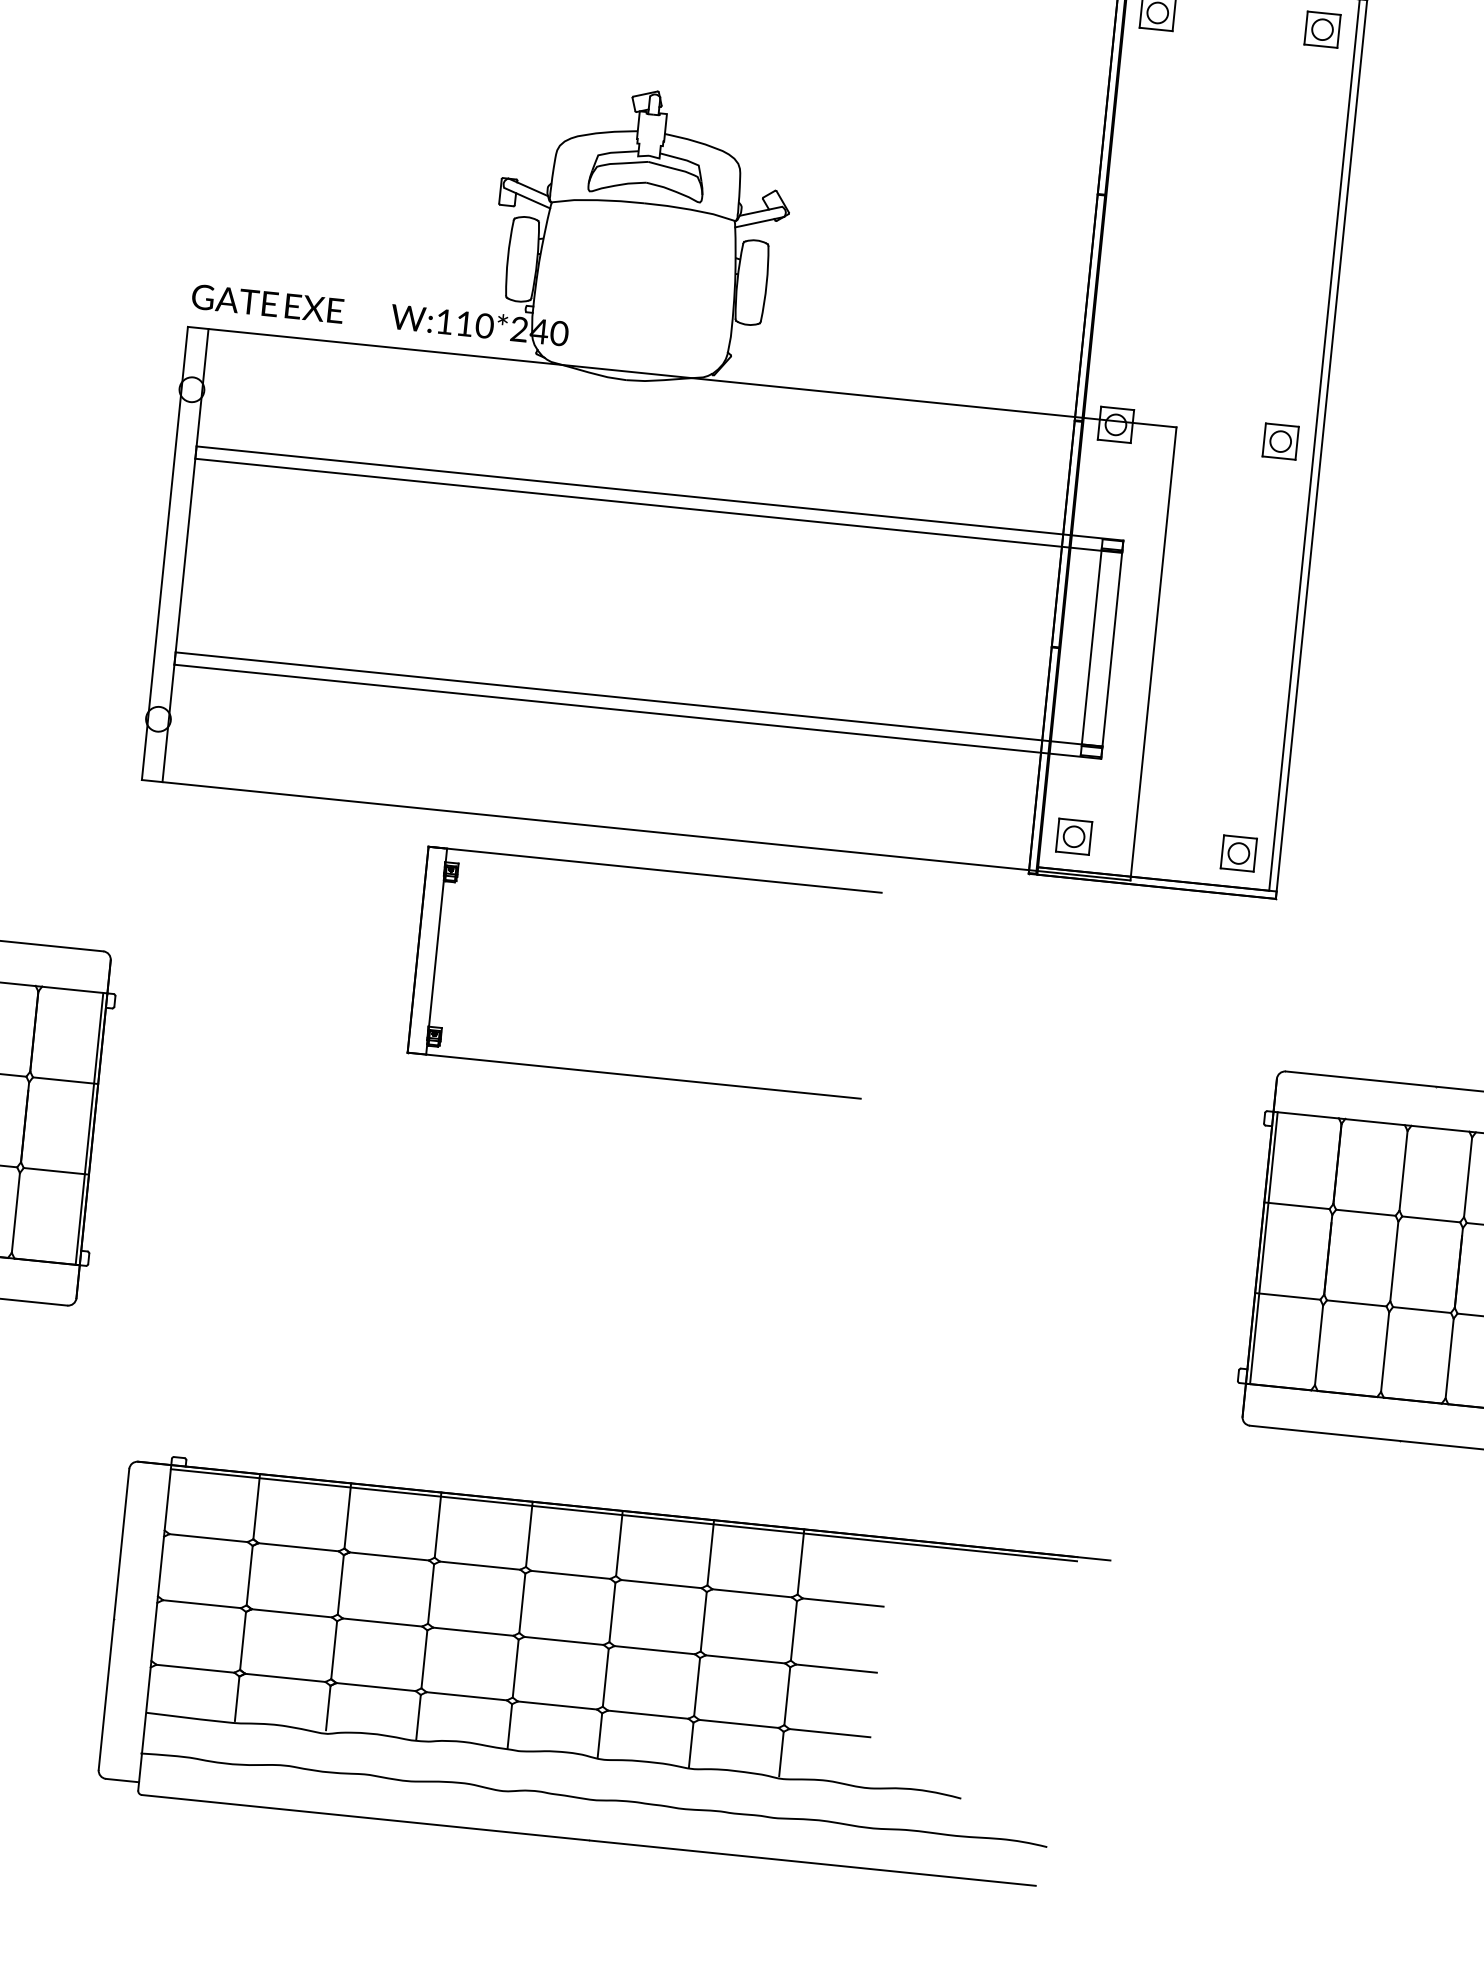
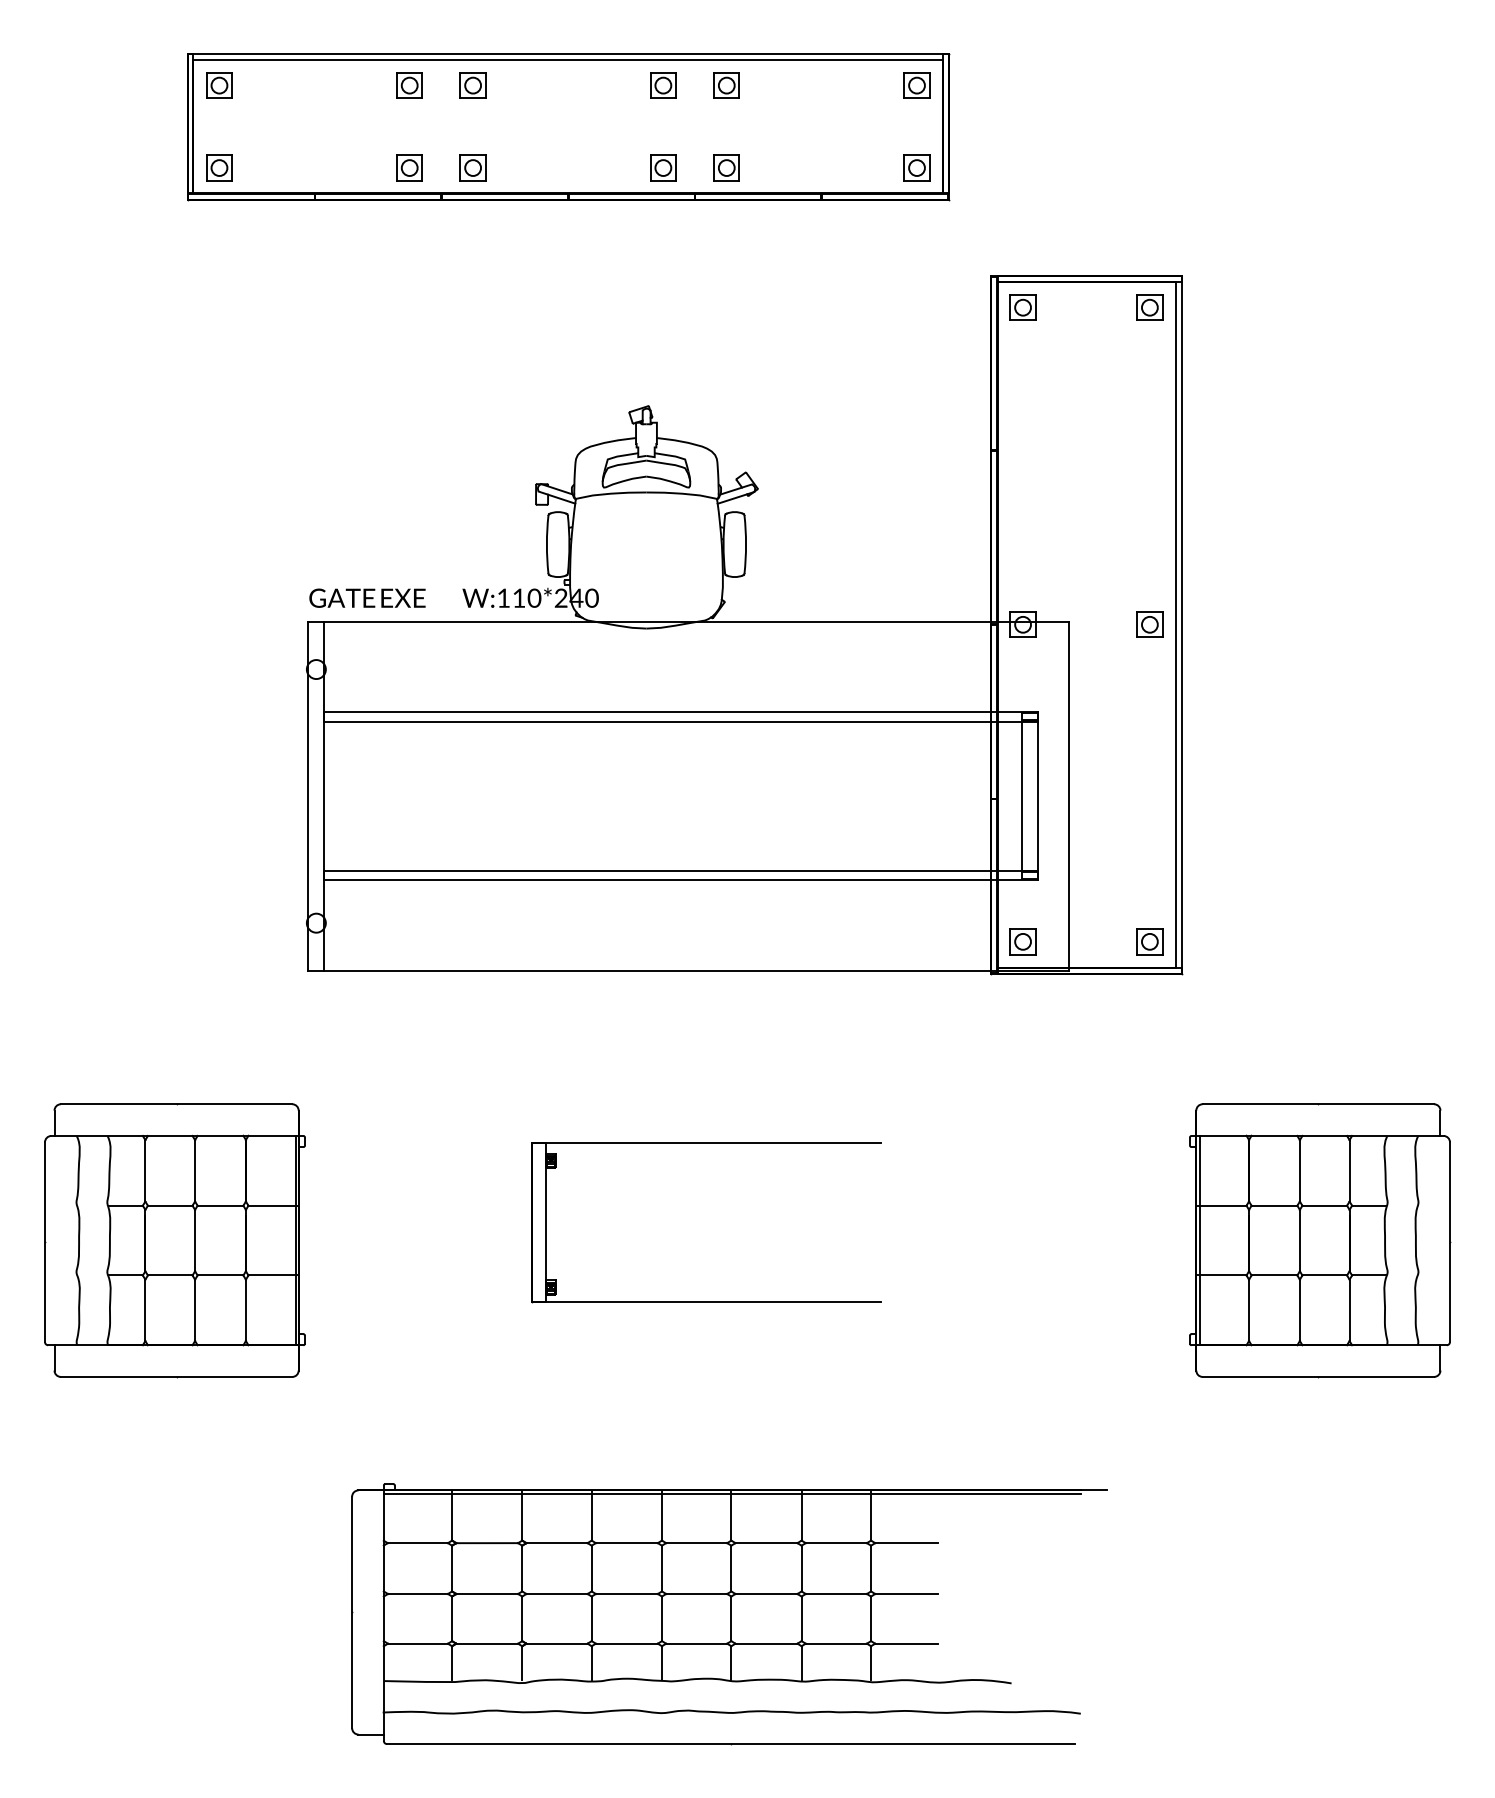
part: (655, 869) -> (706, 1143), moved

